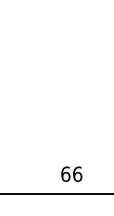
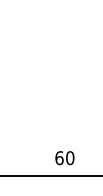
text: (77, 173) -> (70, 157), 66 -> 60

